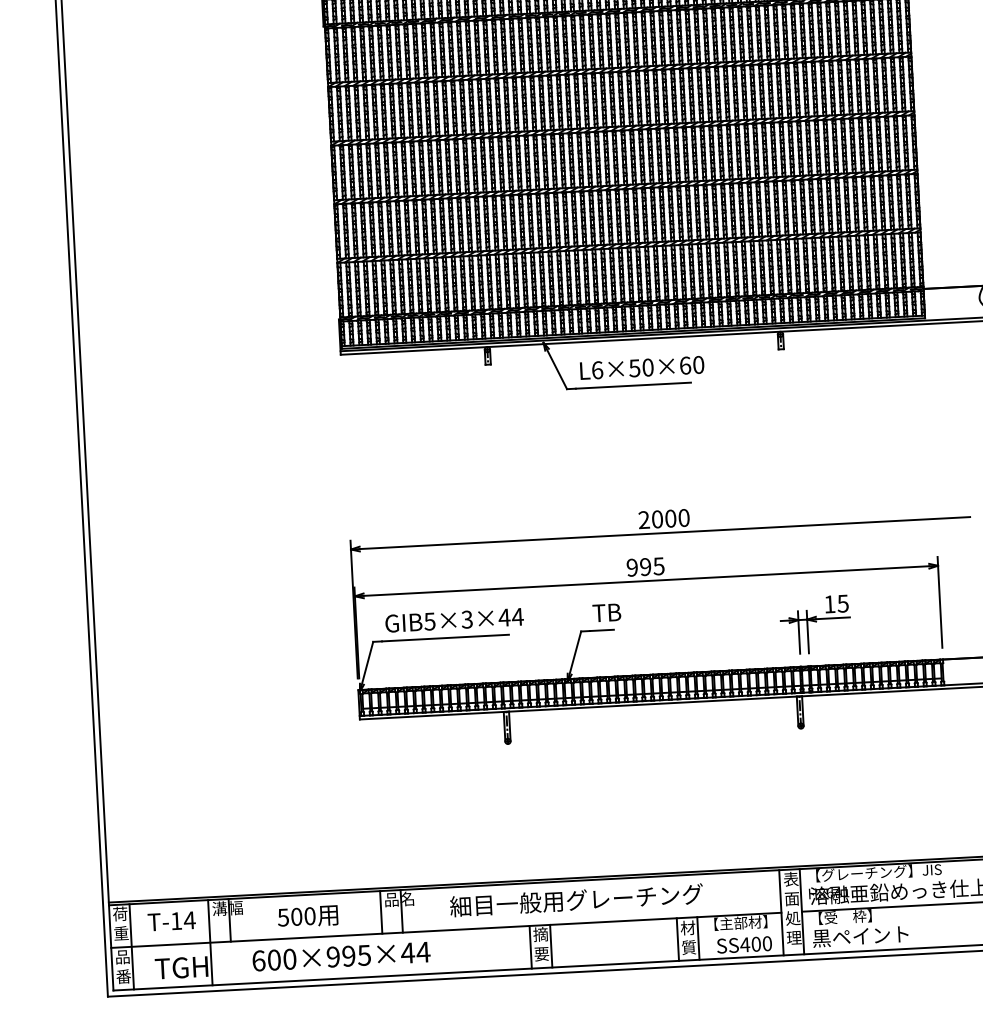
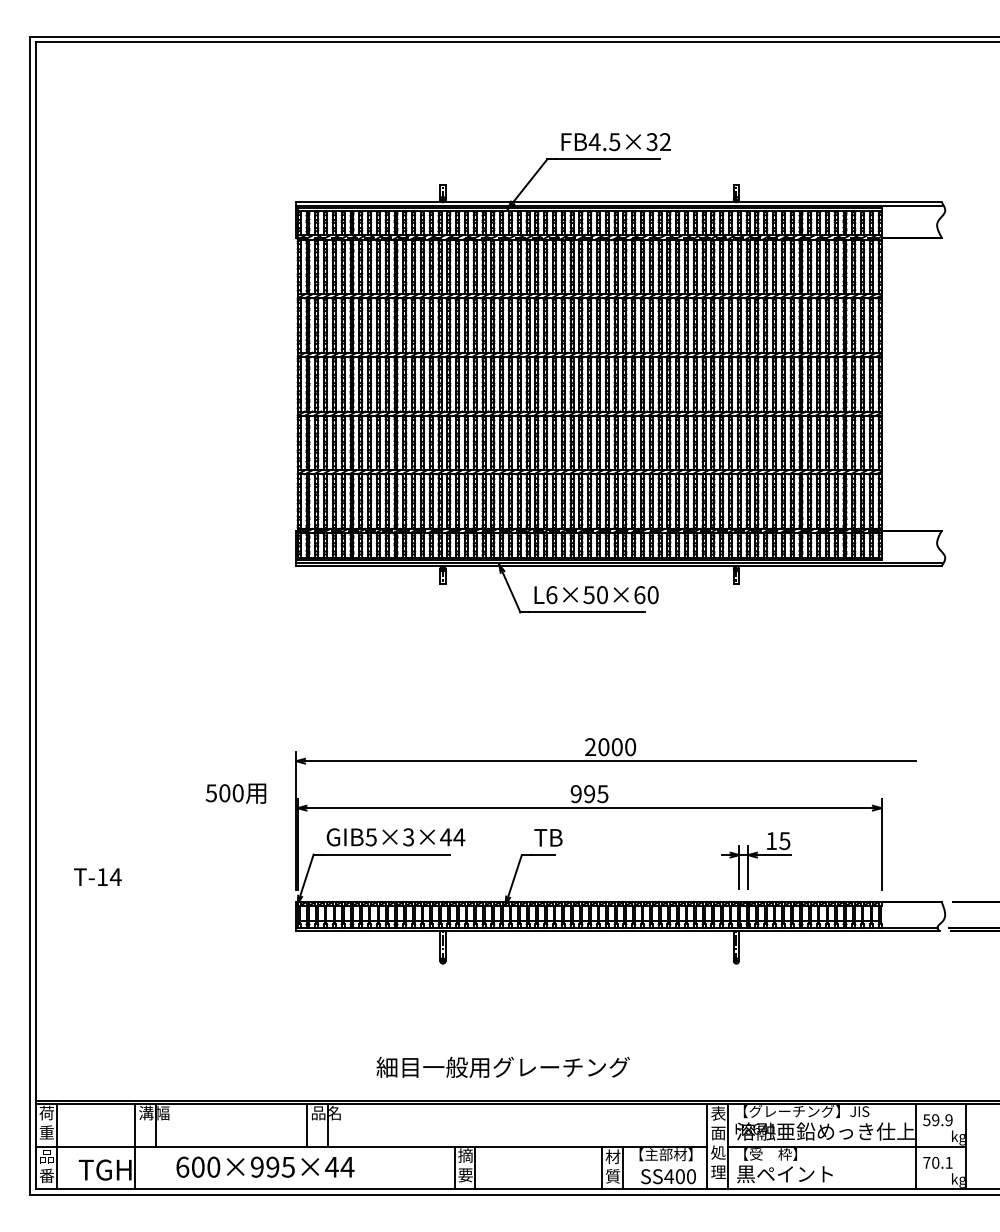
text: (575, 899) -> (502, 1066), moved
text: (308, 916) -> (236, 793), moved
text: (171, 920) -> (97, 876), moved

